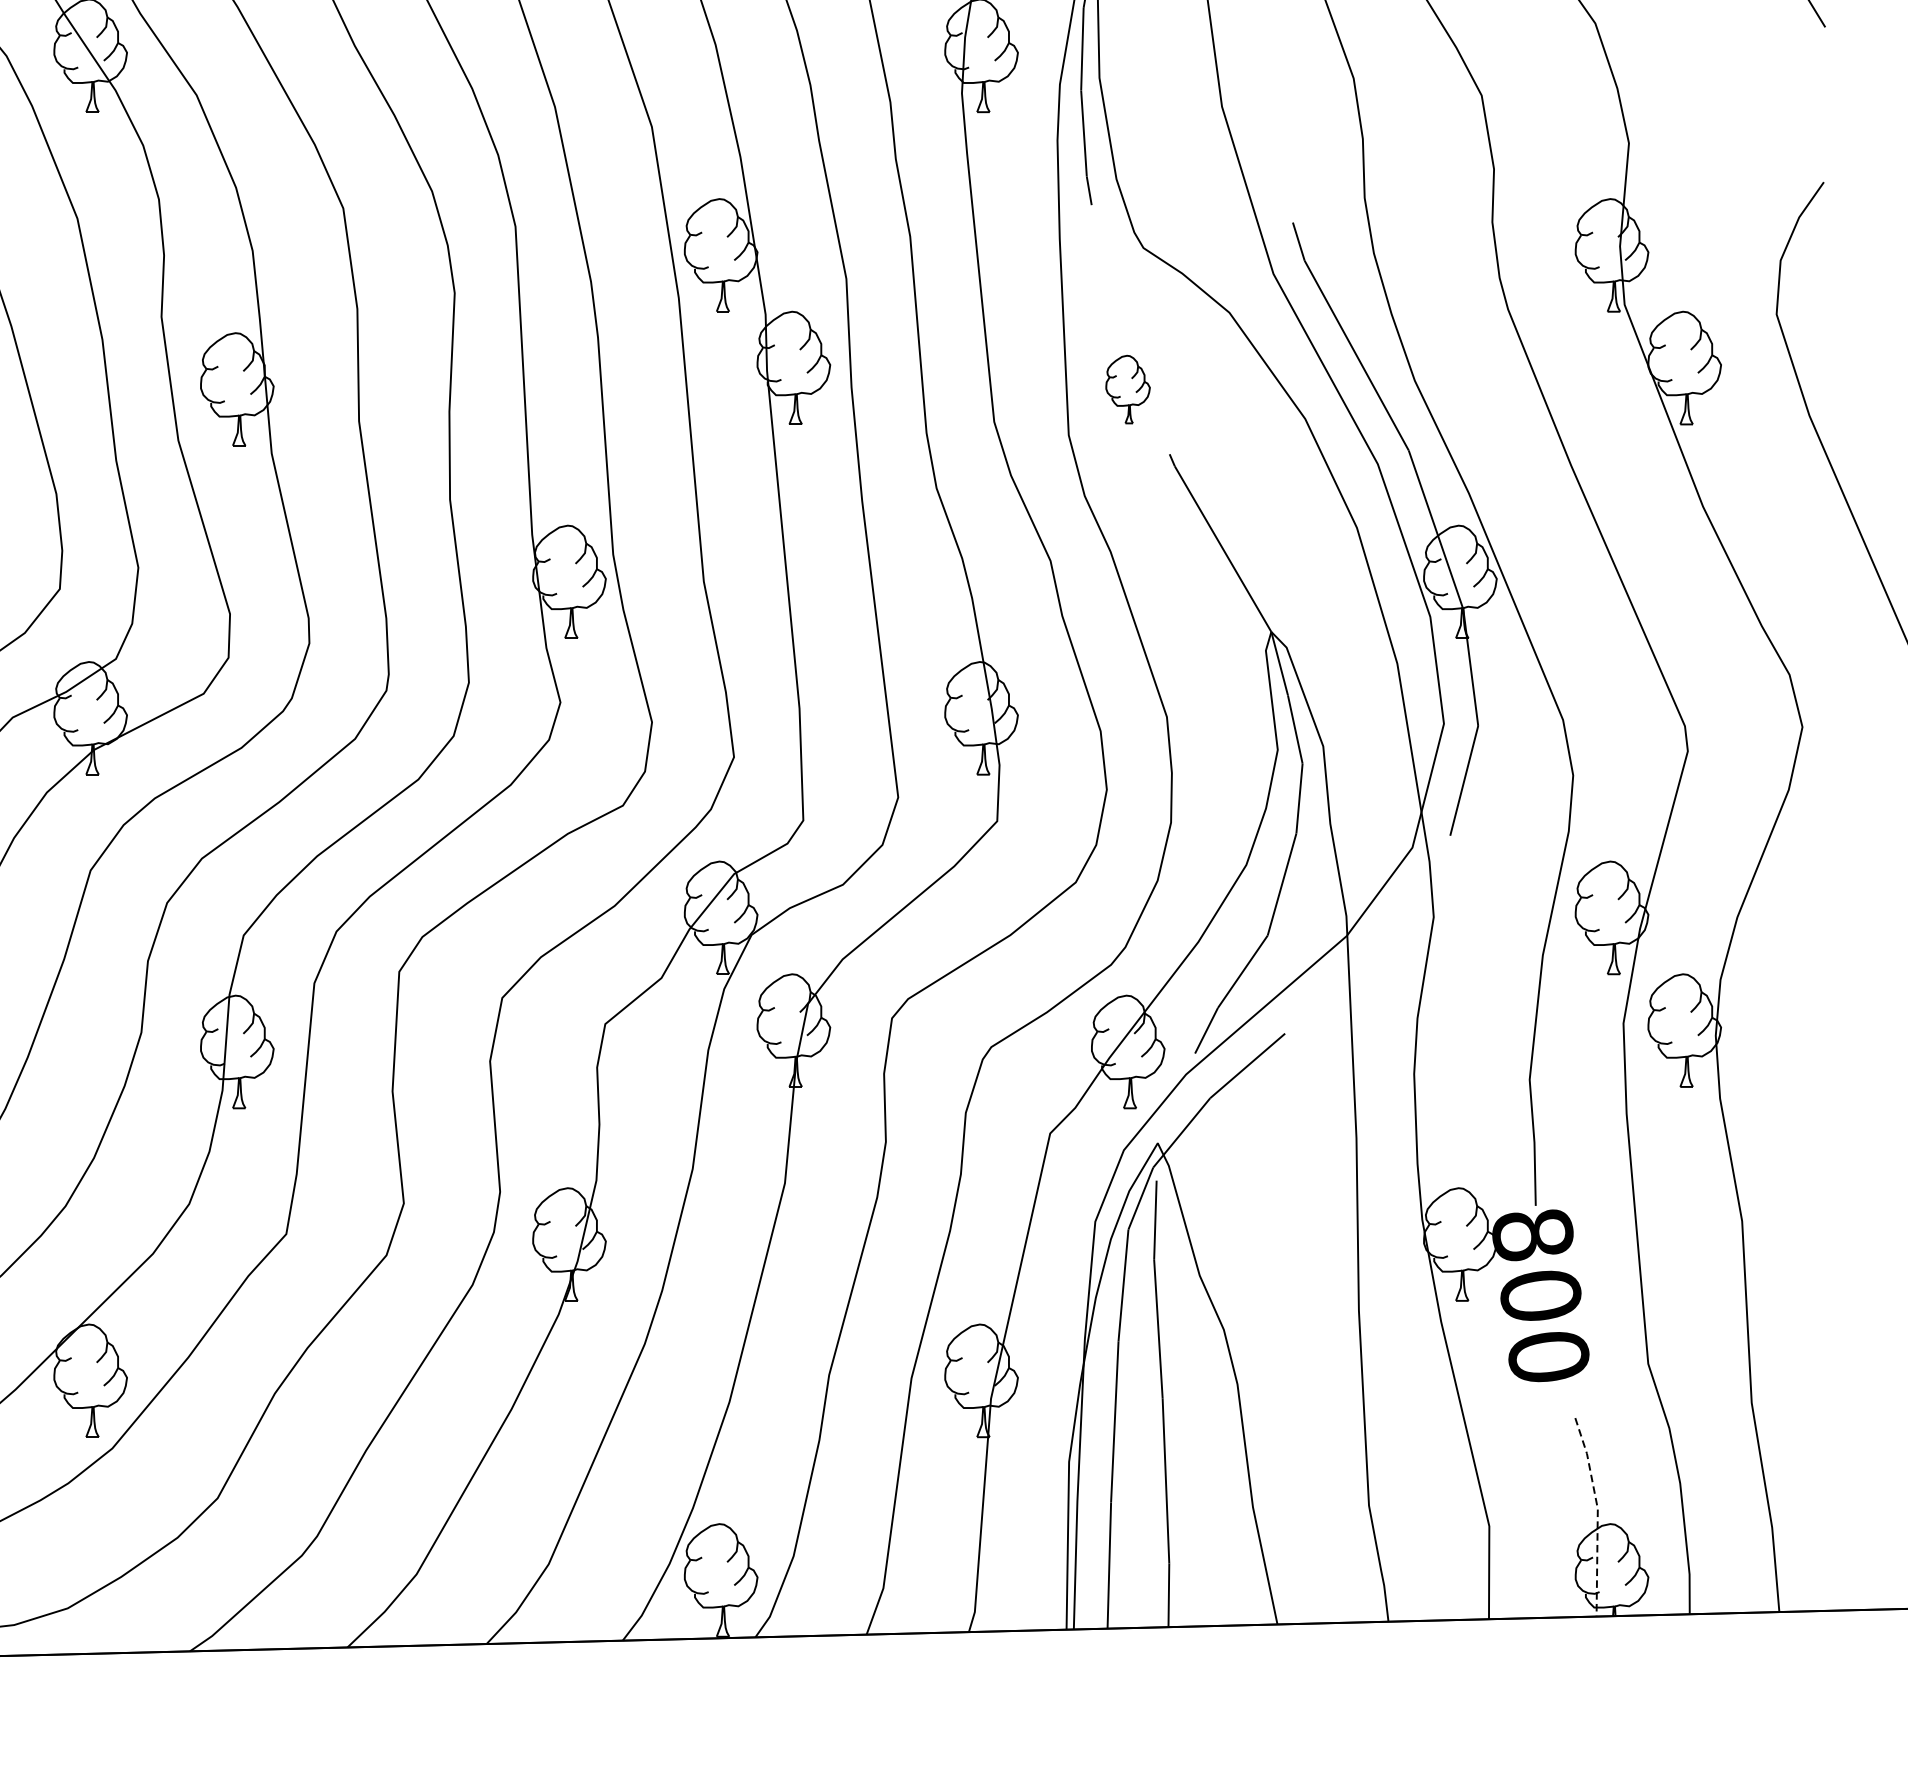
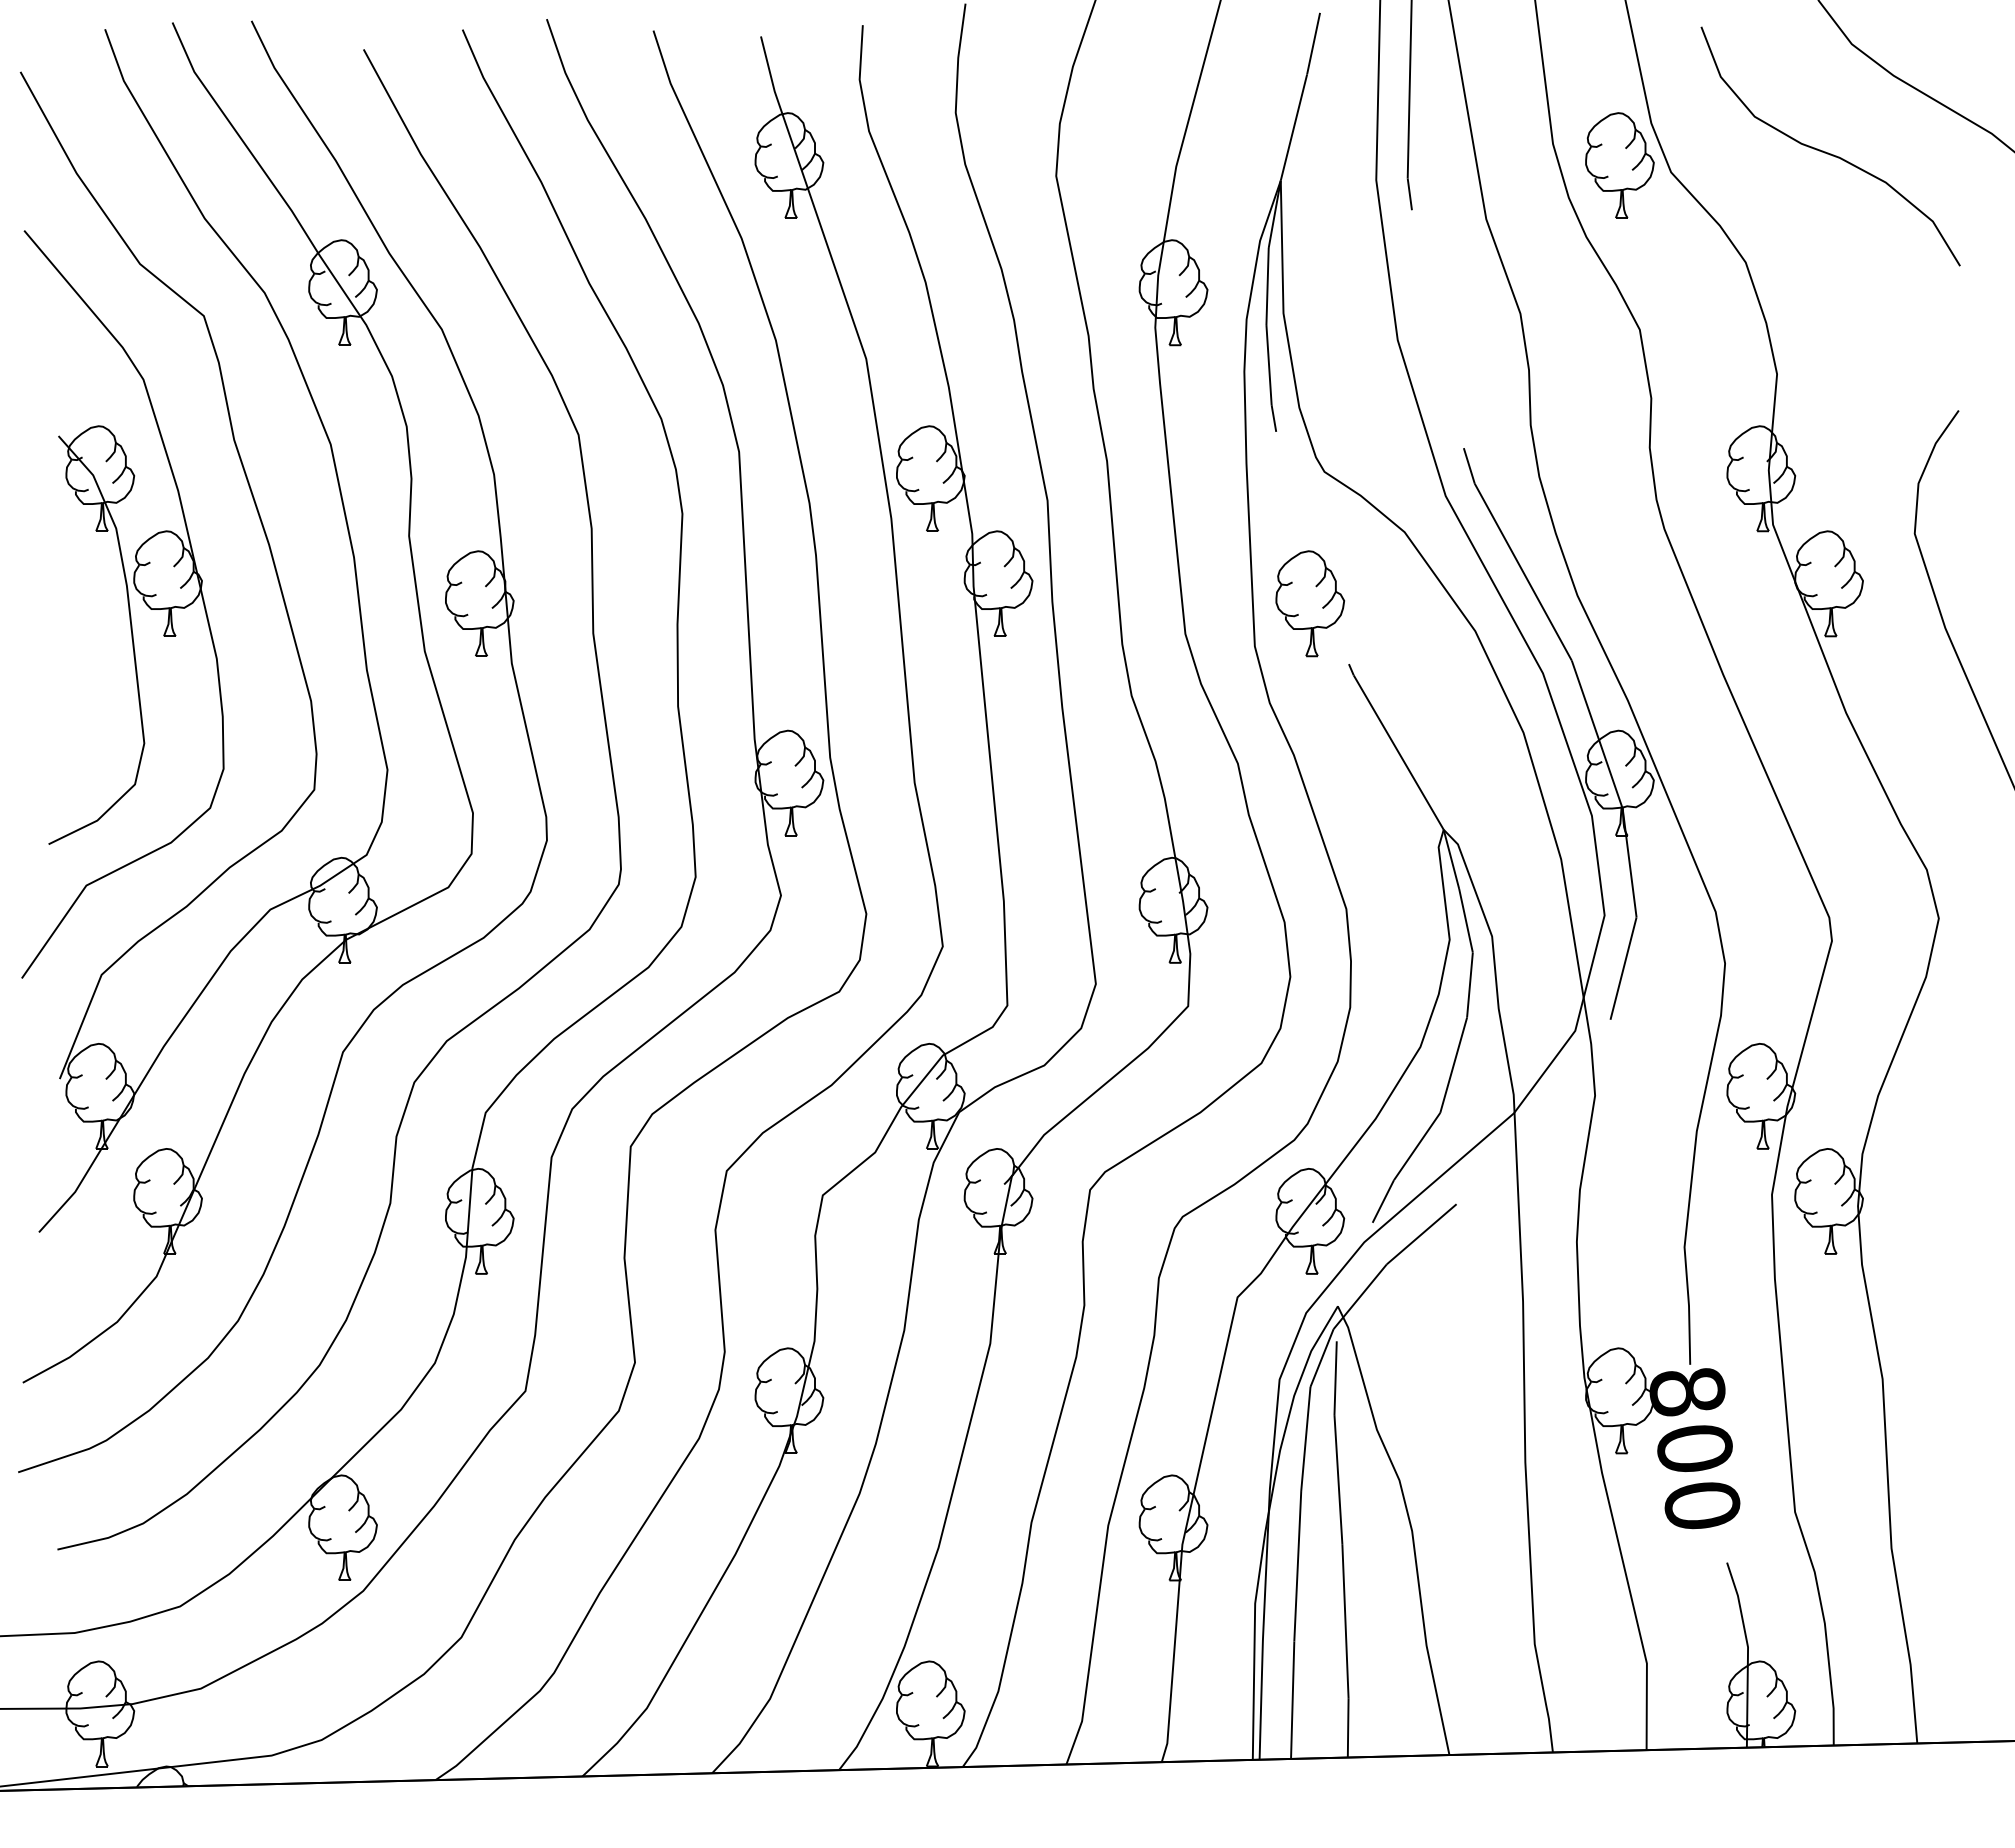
part: (1127, 389) -> (1309, 603), size x1.67
line: (1597, 1515) -> (1747, 1653), dashed -> solid

